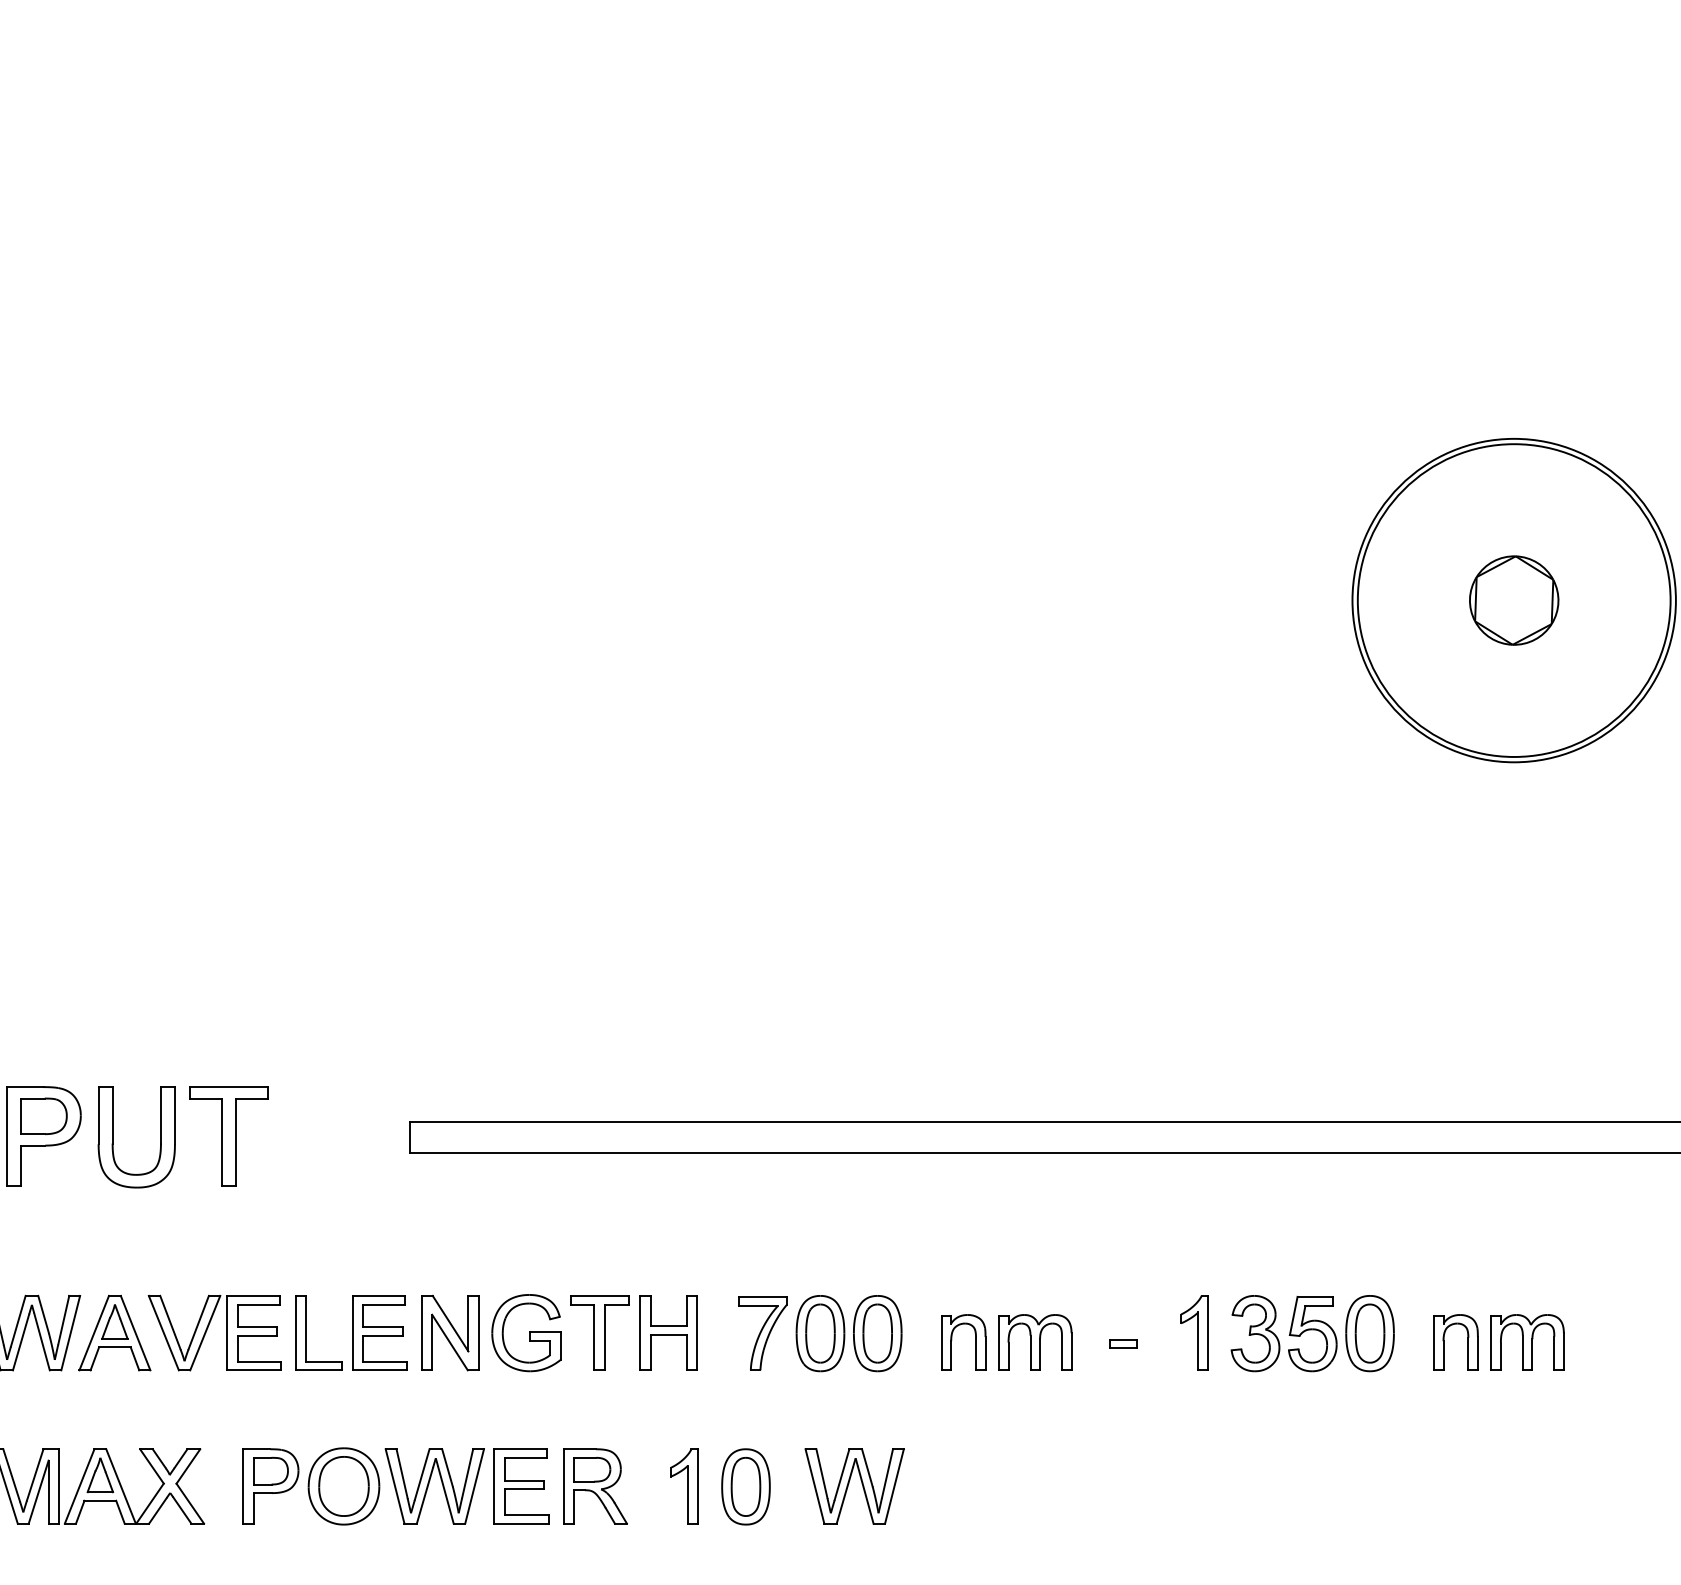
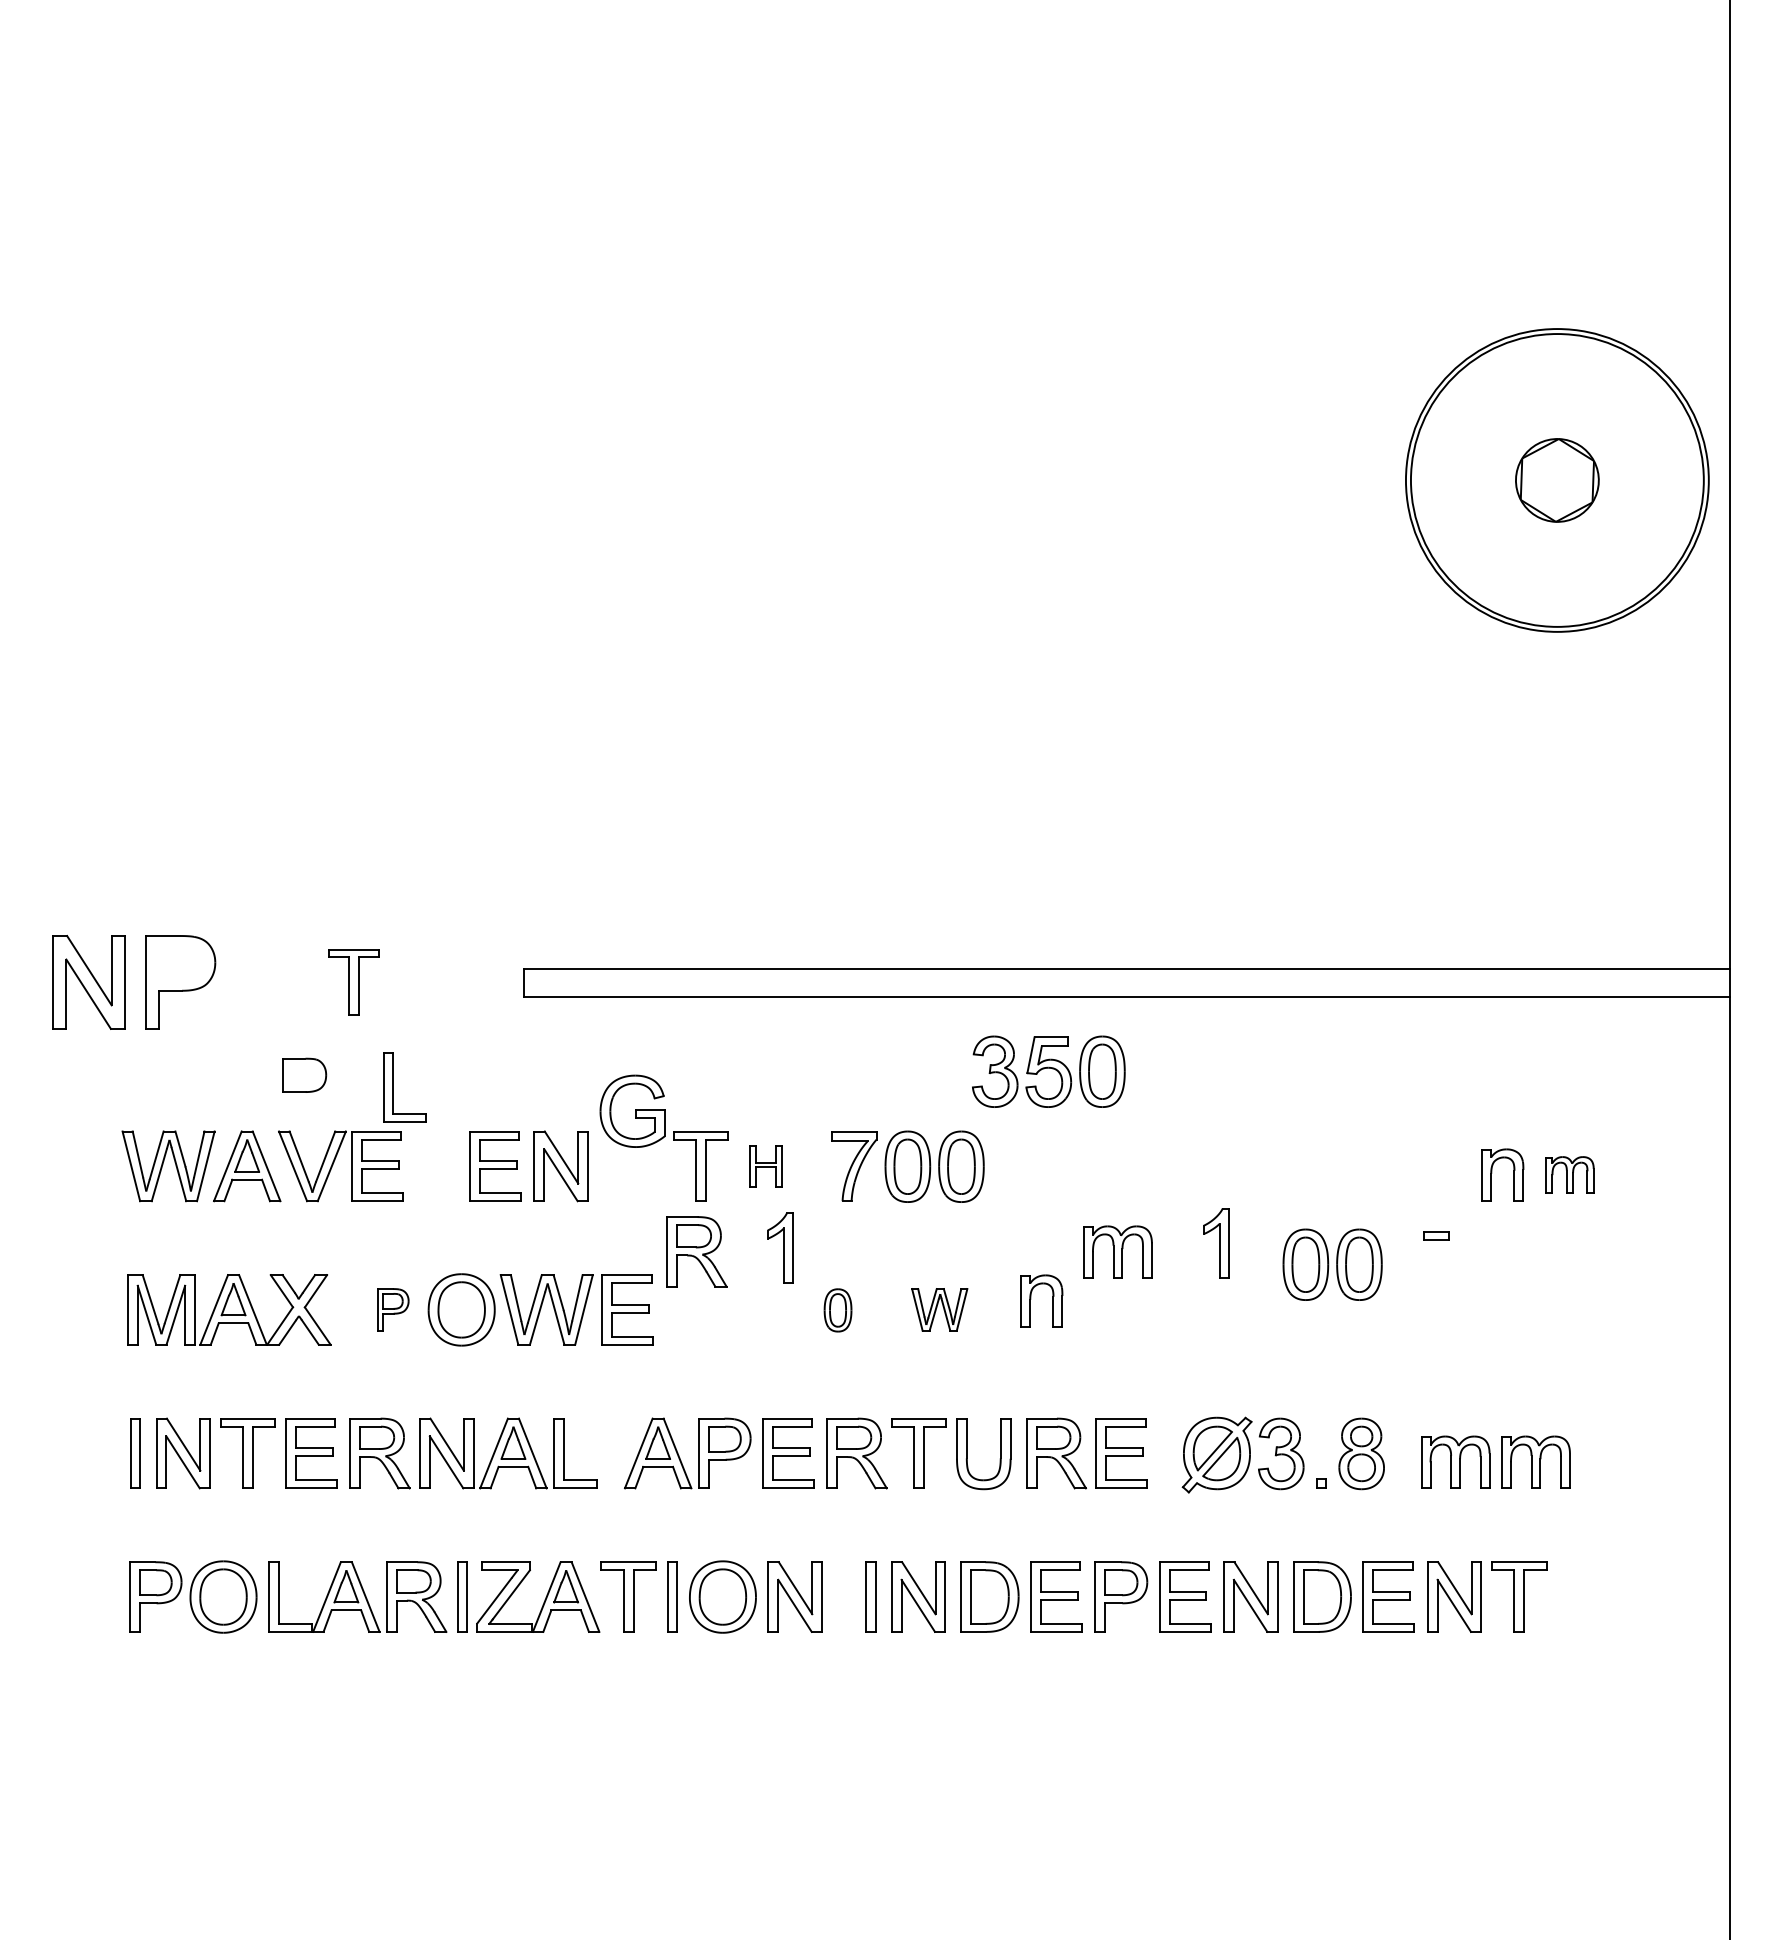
part: (43, 1115) -> (304, 1074), moved
part: (113, 1136) -> (245, 982), removed
part: (228, 1136) -> (353, 982), size x0.7
part: (526, 1332) -> (632, 1110), moved
part: (306, 1333) -> (393, 1087), moved
part: (668, 1333) -> (765, 1166), size x0.6
part: (1194, 1333) -> (1216, 1243), moved
part: (1312, 1333) -> (1048, 1071), moved
part: (952, 1340) -> (1031, 1299), moved
part: (1034, 1341) -> (1117, 1251), moved
part: (1527, 1341) -> (1569, 1174), size x0.7
part: (1123, 1343) -> (1436, 1235), moved
part: (1274, 1437) -> (1332, 1264), added
part: (270, 1485) -> (392, 1309), size x0.6
part: (594, 1485) -> (696, 1251), moved
part: (684, 1485) -> (780, 1247), moved
part: (854, 1485) -> (939, 1309), size x0.6
part: (745, 1487) -> (837, 1310), size x0.6

